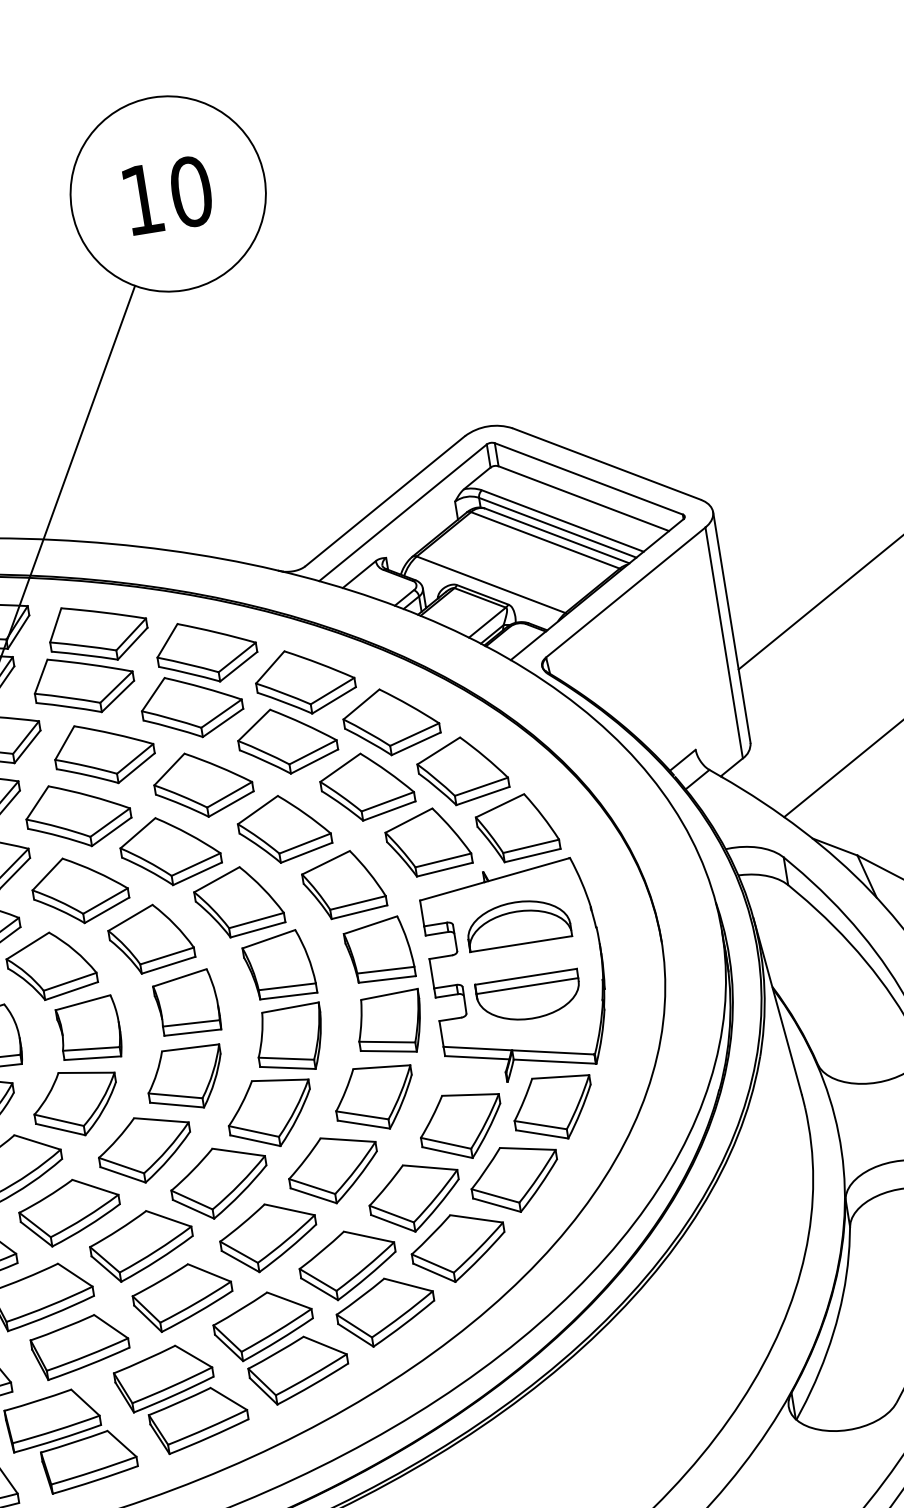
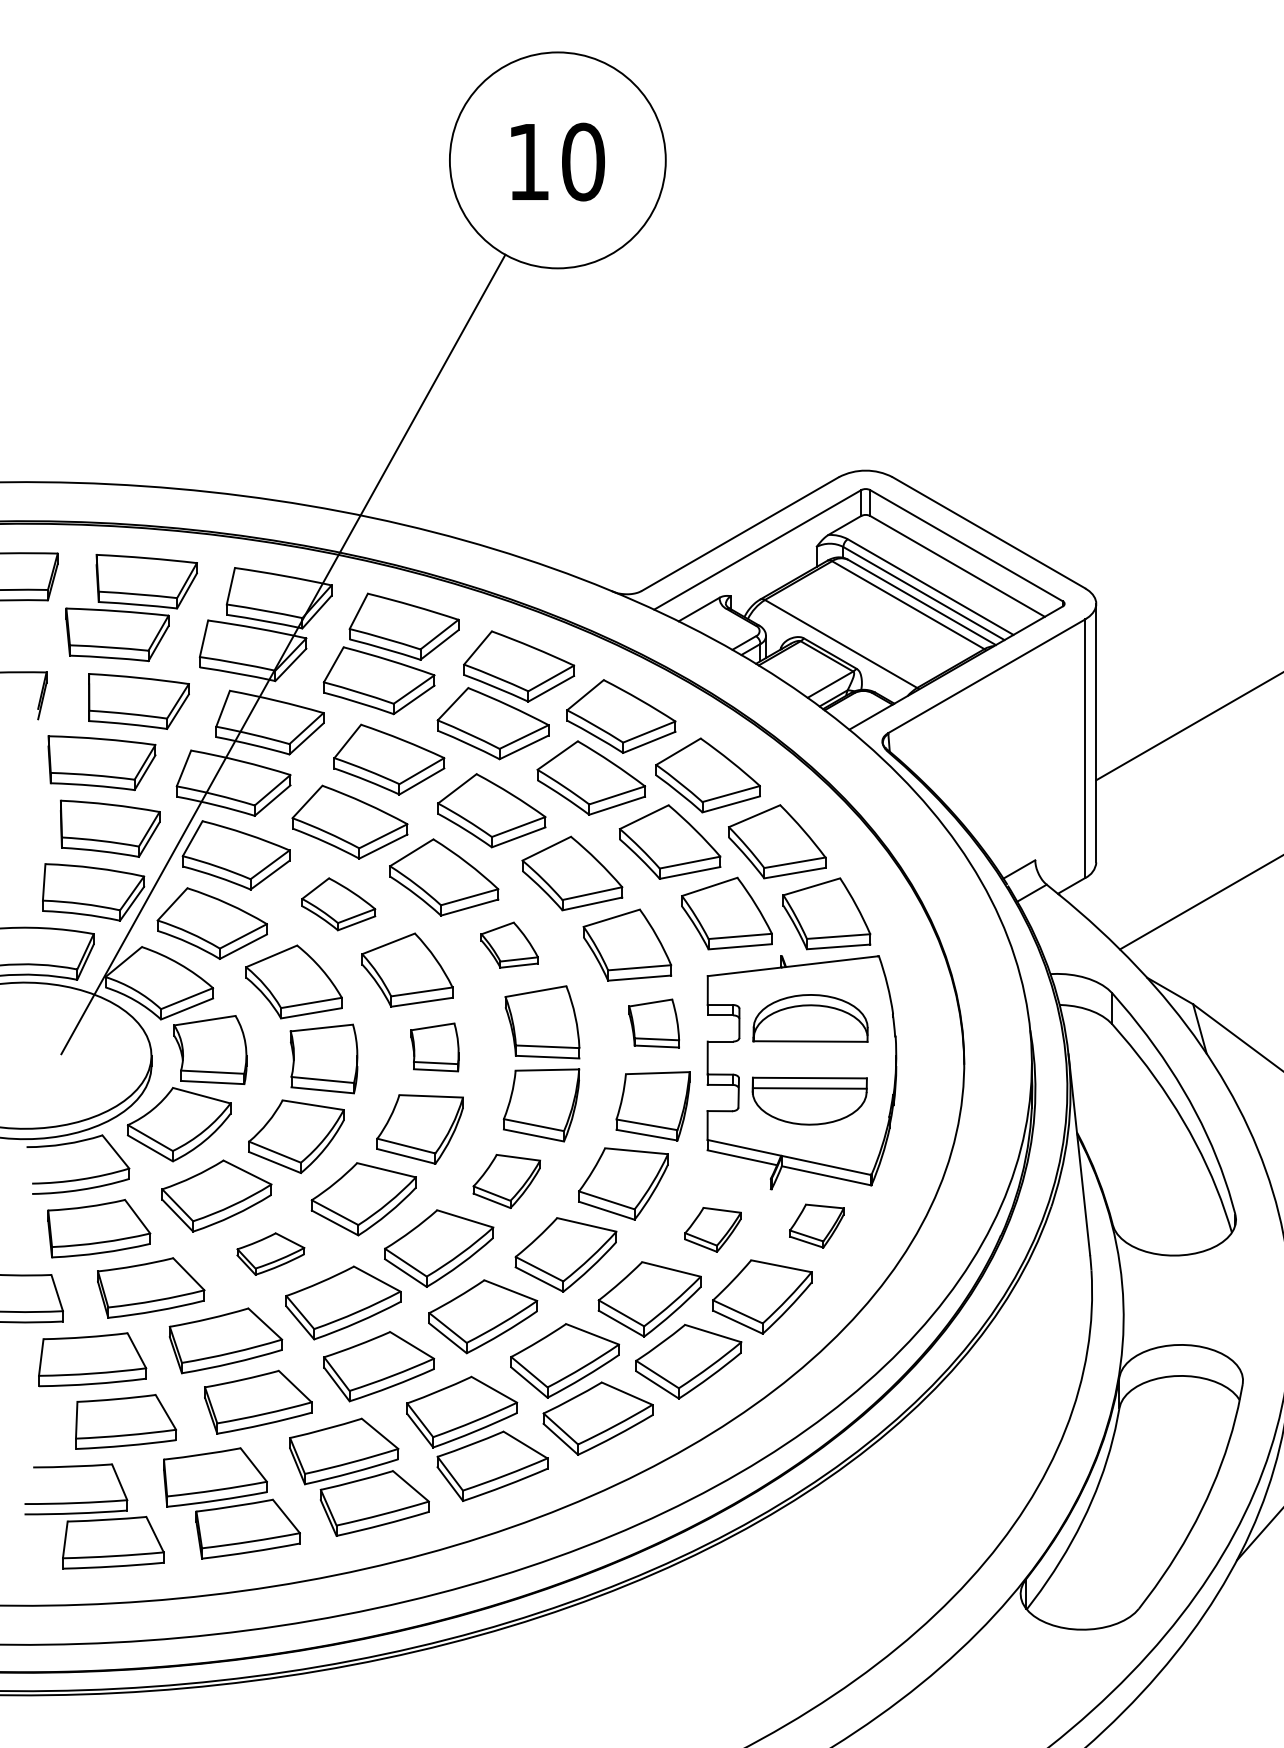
part: (80, 890) -> (338, 904), size x0.7
part: (238, 900) -> (509, 944), size x0.6
part: (378, 950) -> (653, 1023), size x0.7
part: (186, 1003) -> (434, 1047), size x0.7
part: (553, 1107) -> (816, 1225), size x0.6
part: (270, 1113) -> (506, 1181), size x0.7
part: (460, 1126) -> (712, 1229), size x0.6
part: (69, 1211) -> (270, 1253), size x0.6

